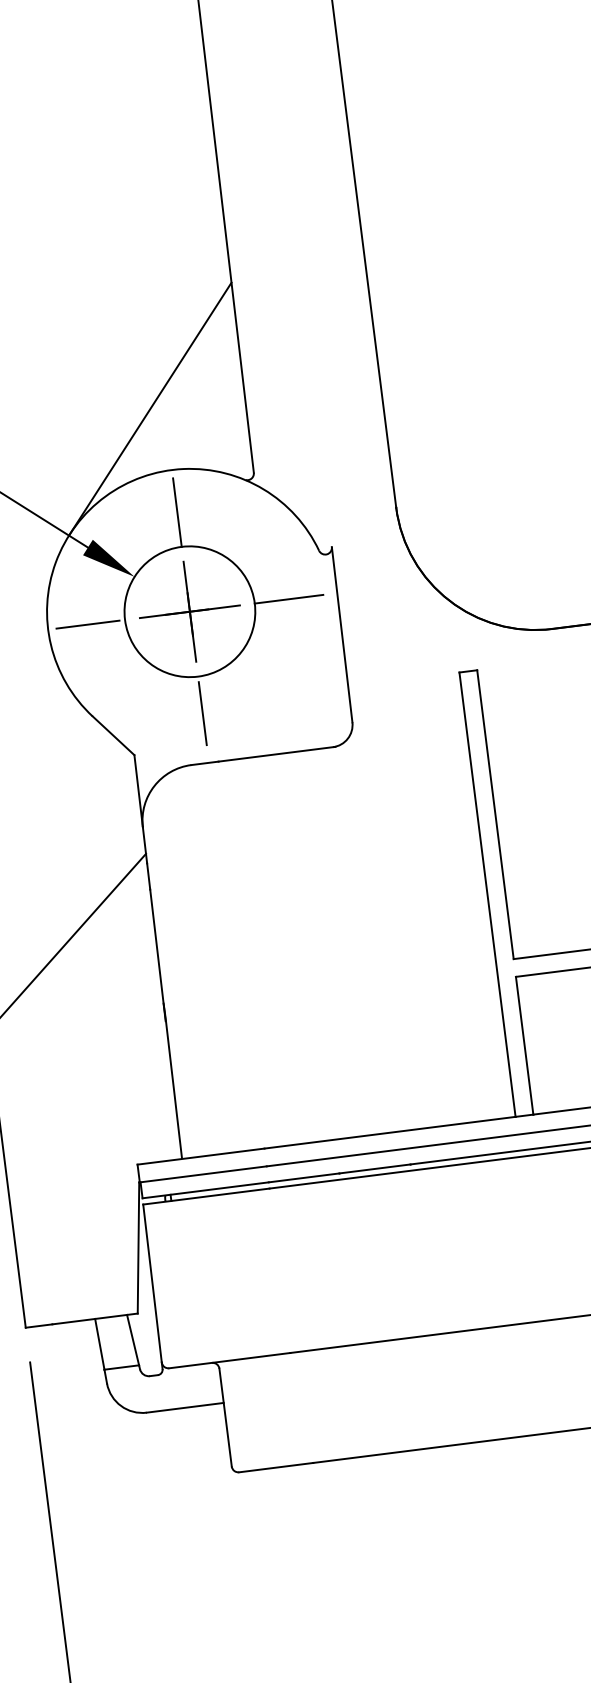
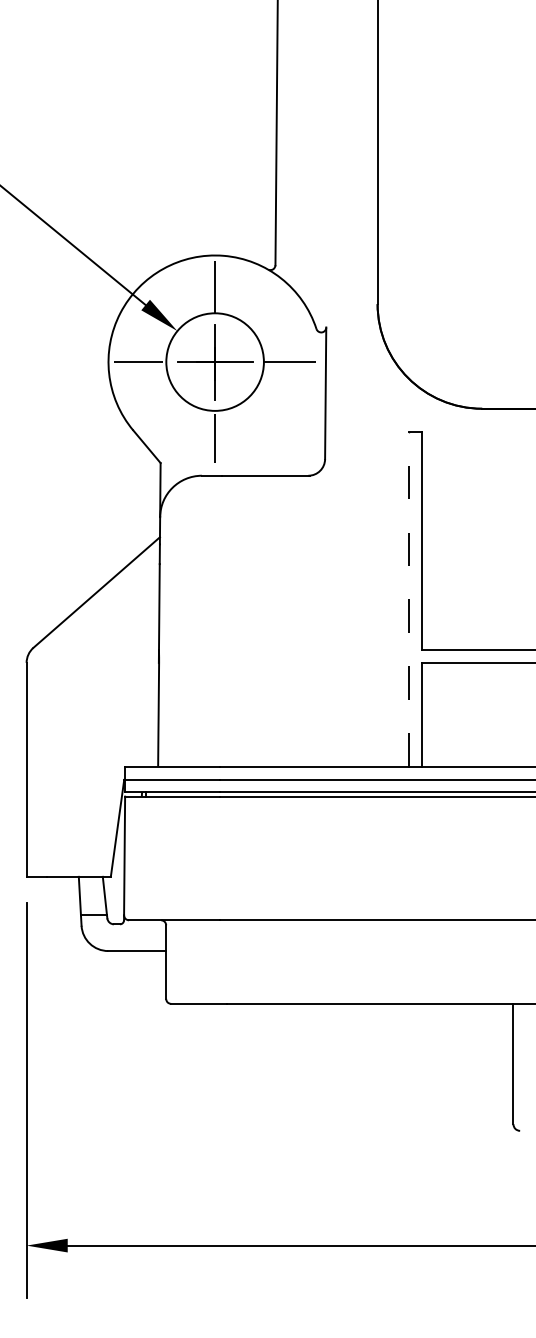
line: (149, 408) -> (204, 207), removed
line: (486, 893) -> (408, 598), solid -> dashed

